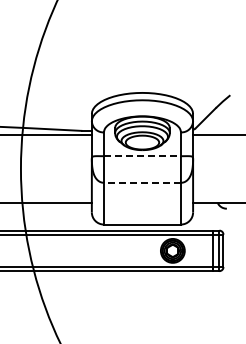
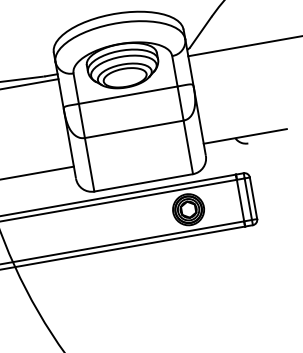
line: (142, 156) -> (128, 95), dashed -> solid
line: (141, 182) -> (132, 129), dashed -> solid

